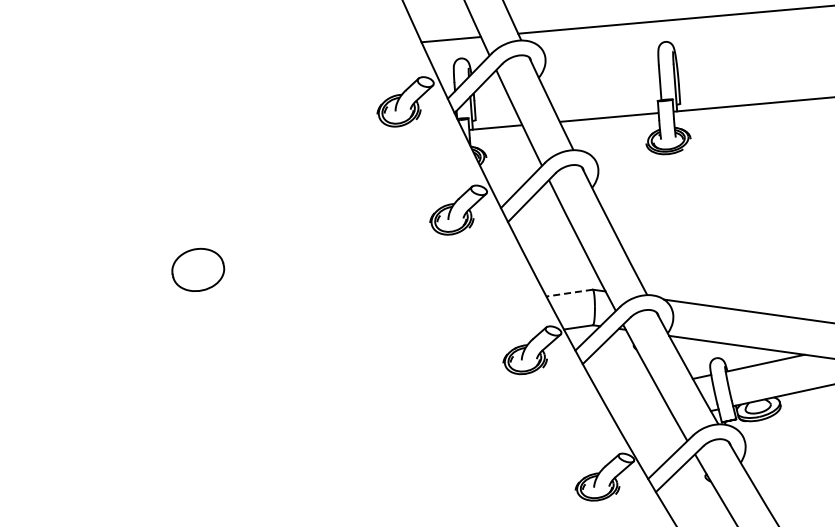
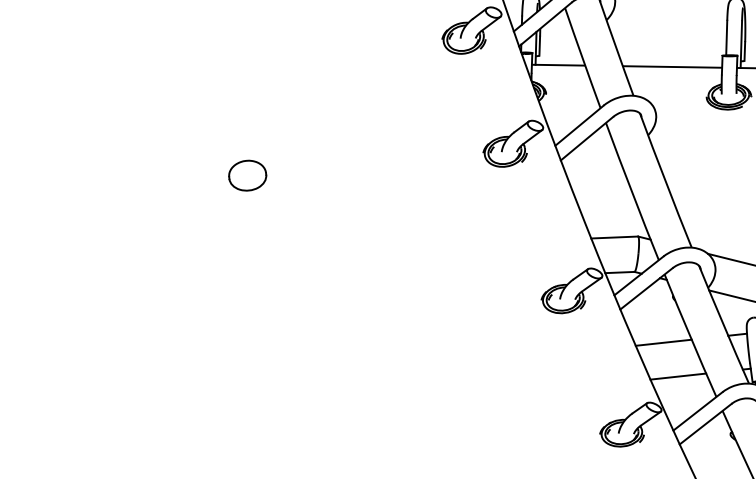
part: (197, 269) -> (247, 175), size x0.71
line: (569, 293) -> (614, 237), dashed -> solid
line: (628, 392) -> (662, 342), added
line: (647, 424) -> (678, 376), added

